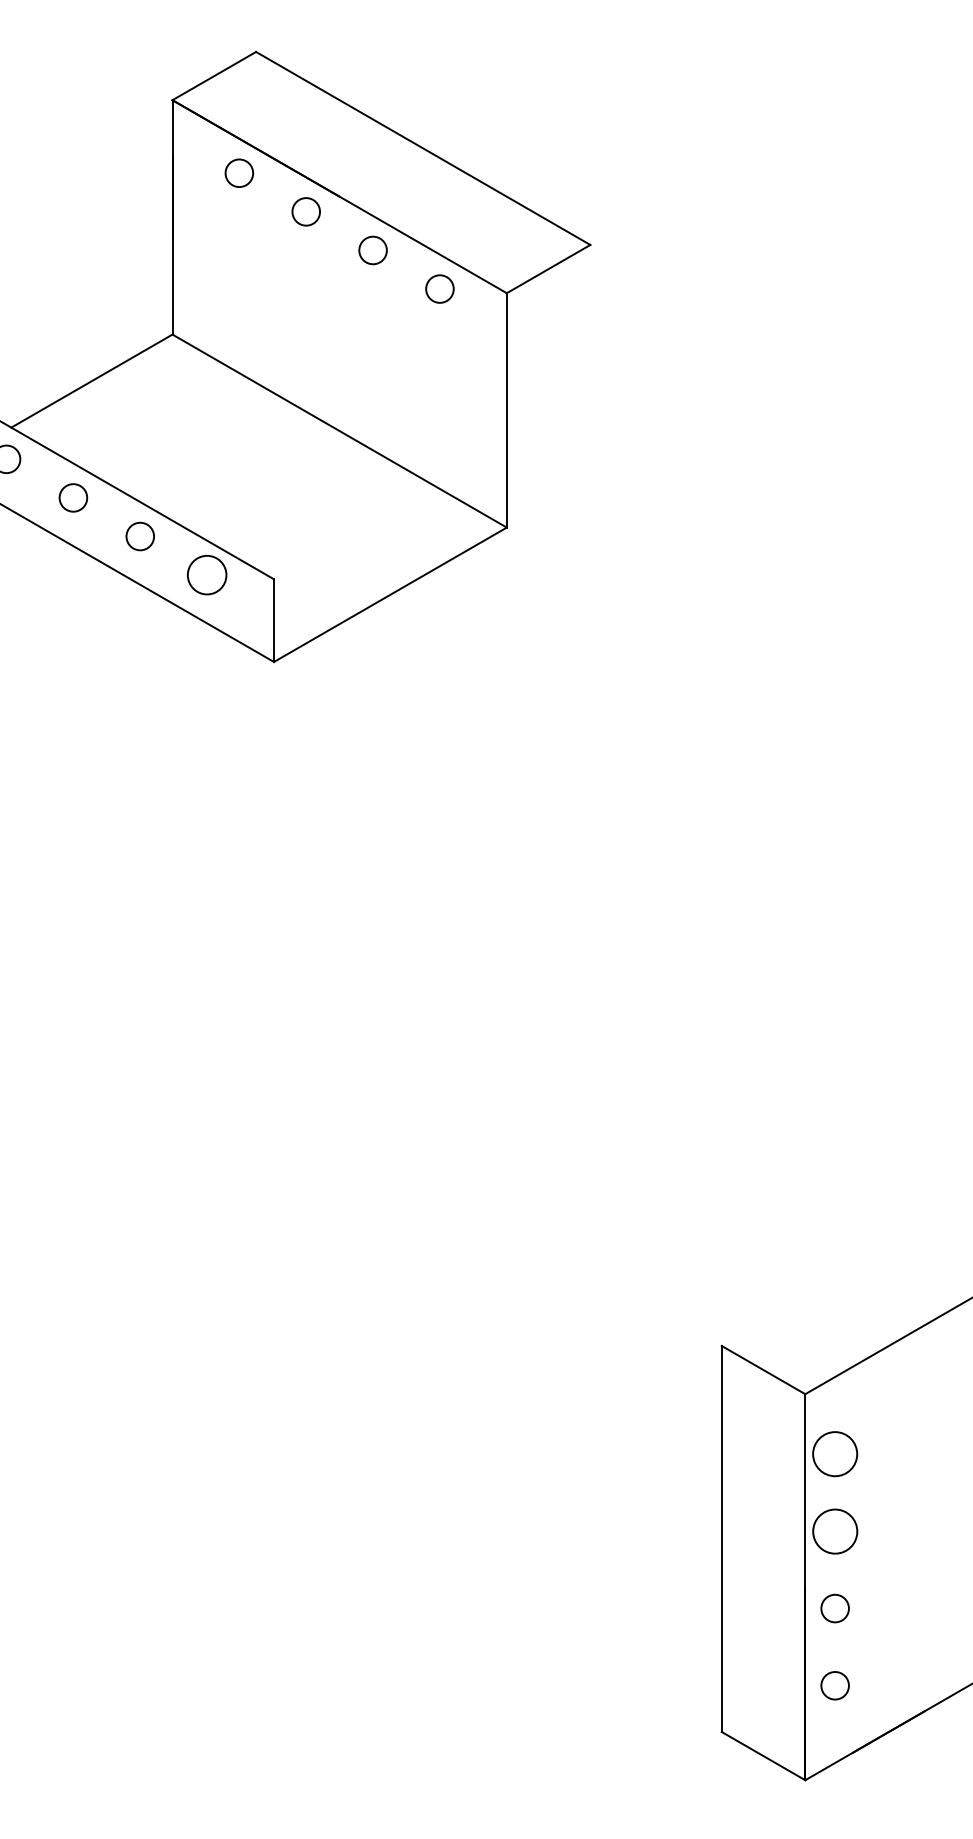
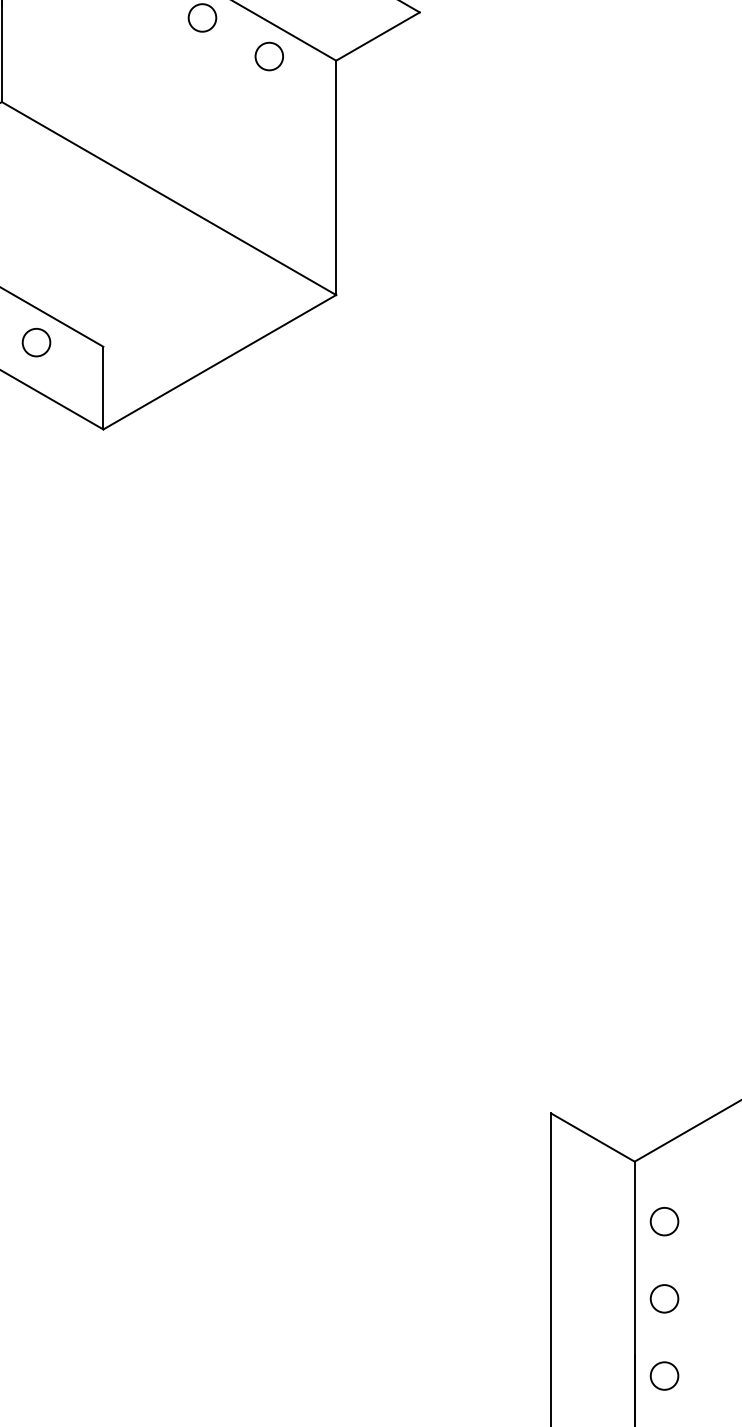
circle: (206, 574) -> (35, 341), size x0.71
circle: (834, 1453) -> (663, 1220), size x0.62
circle: (834, 1530) -> (663, 1297), size x0.62

